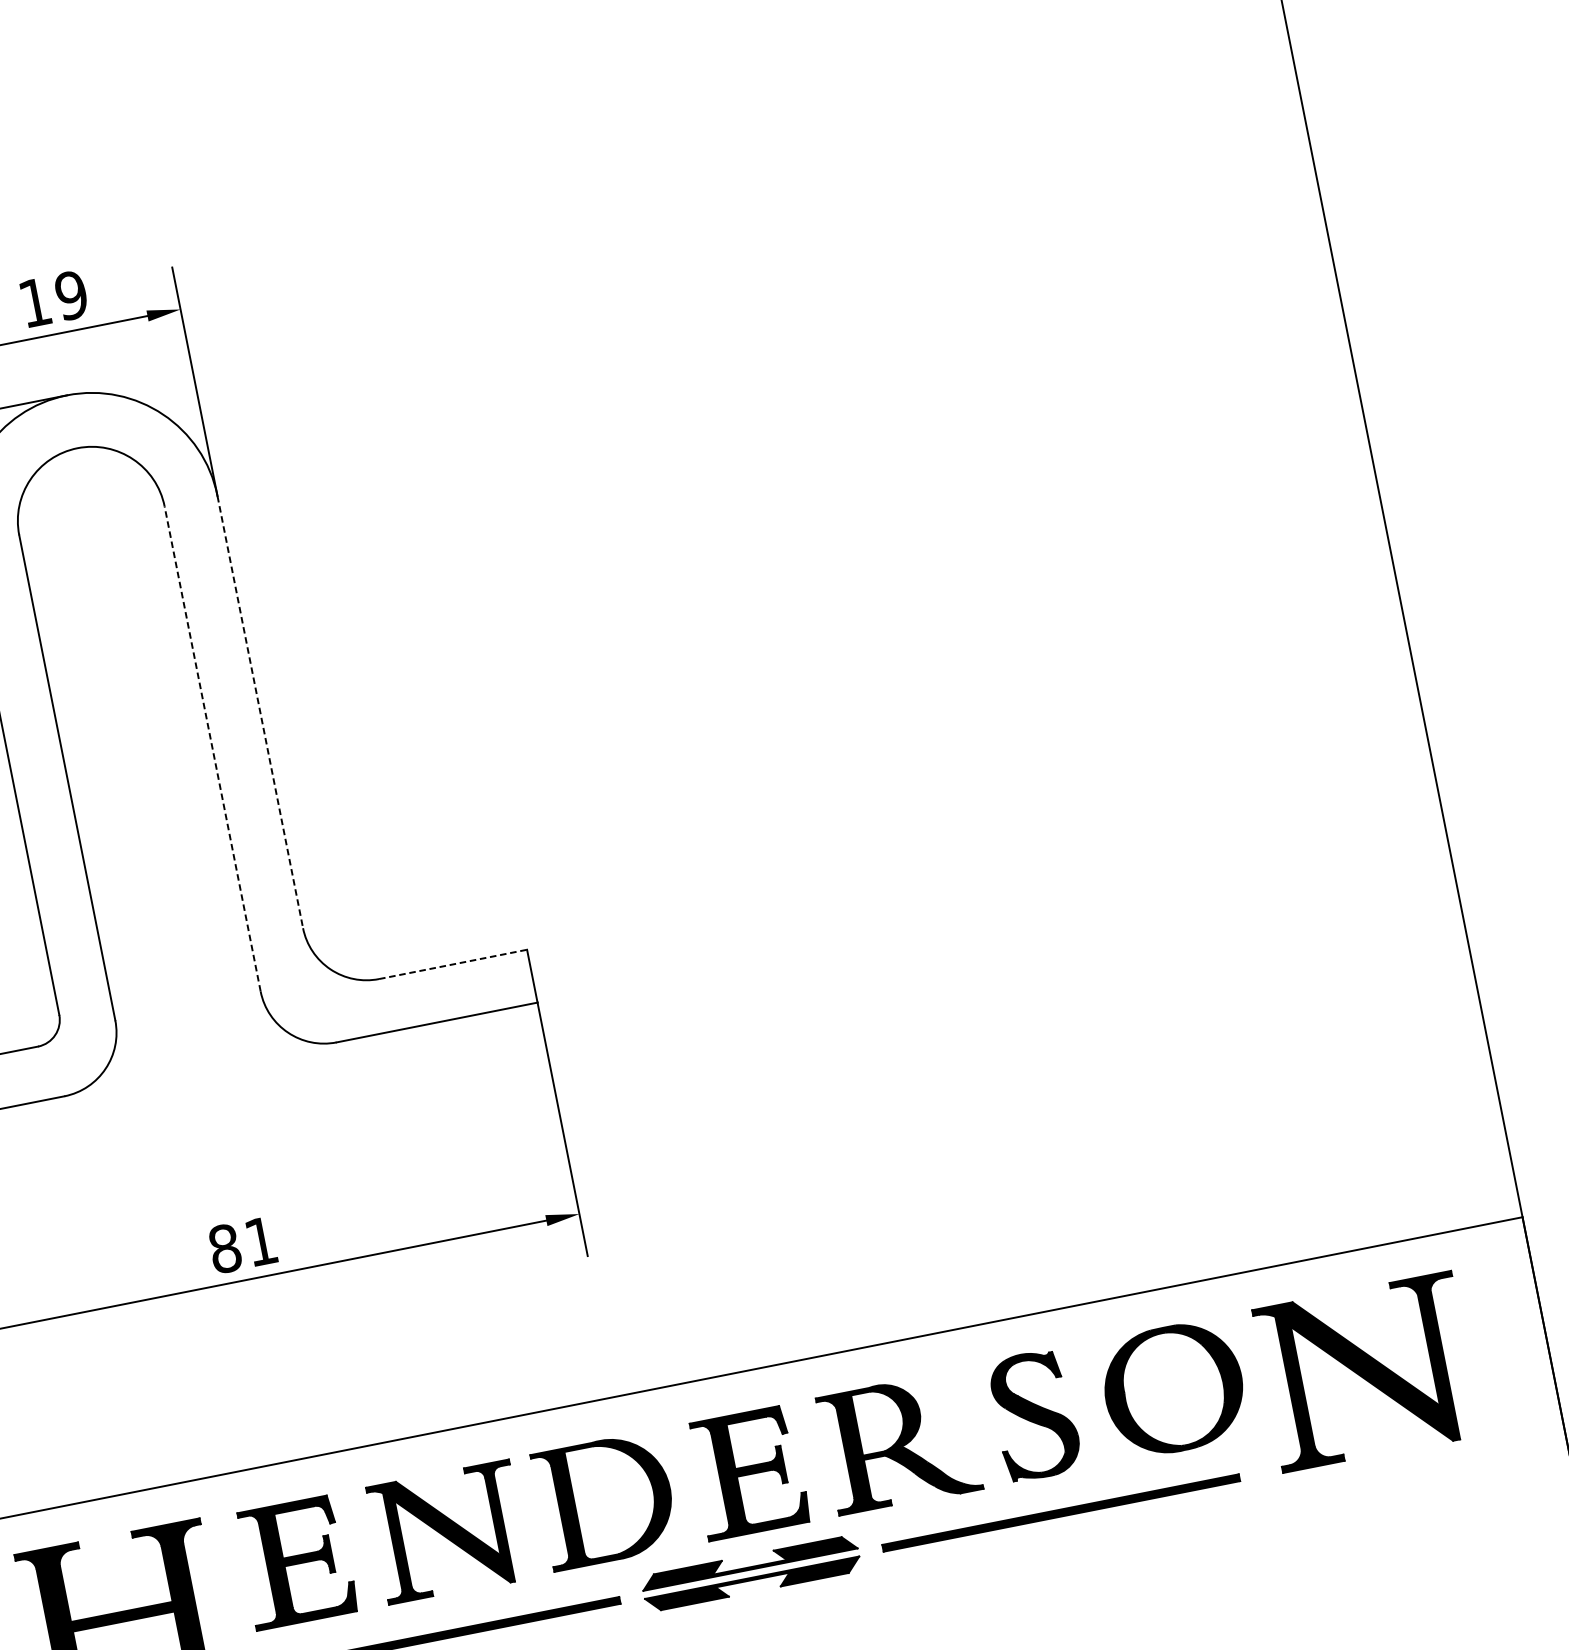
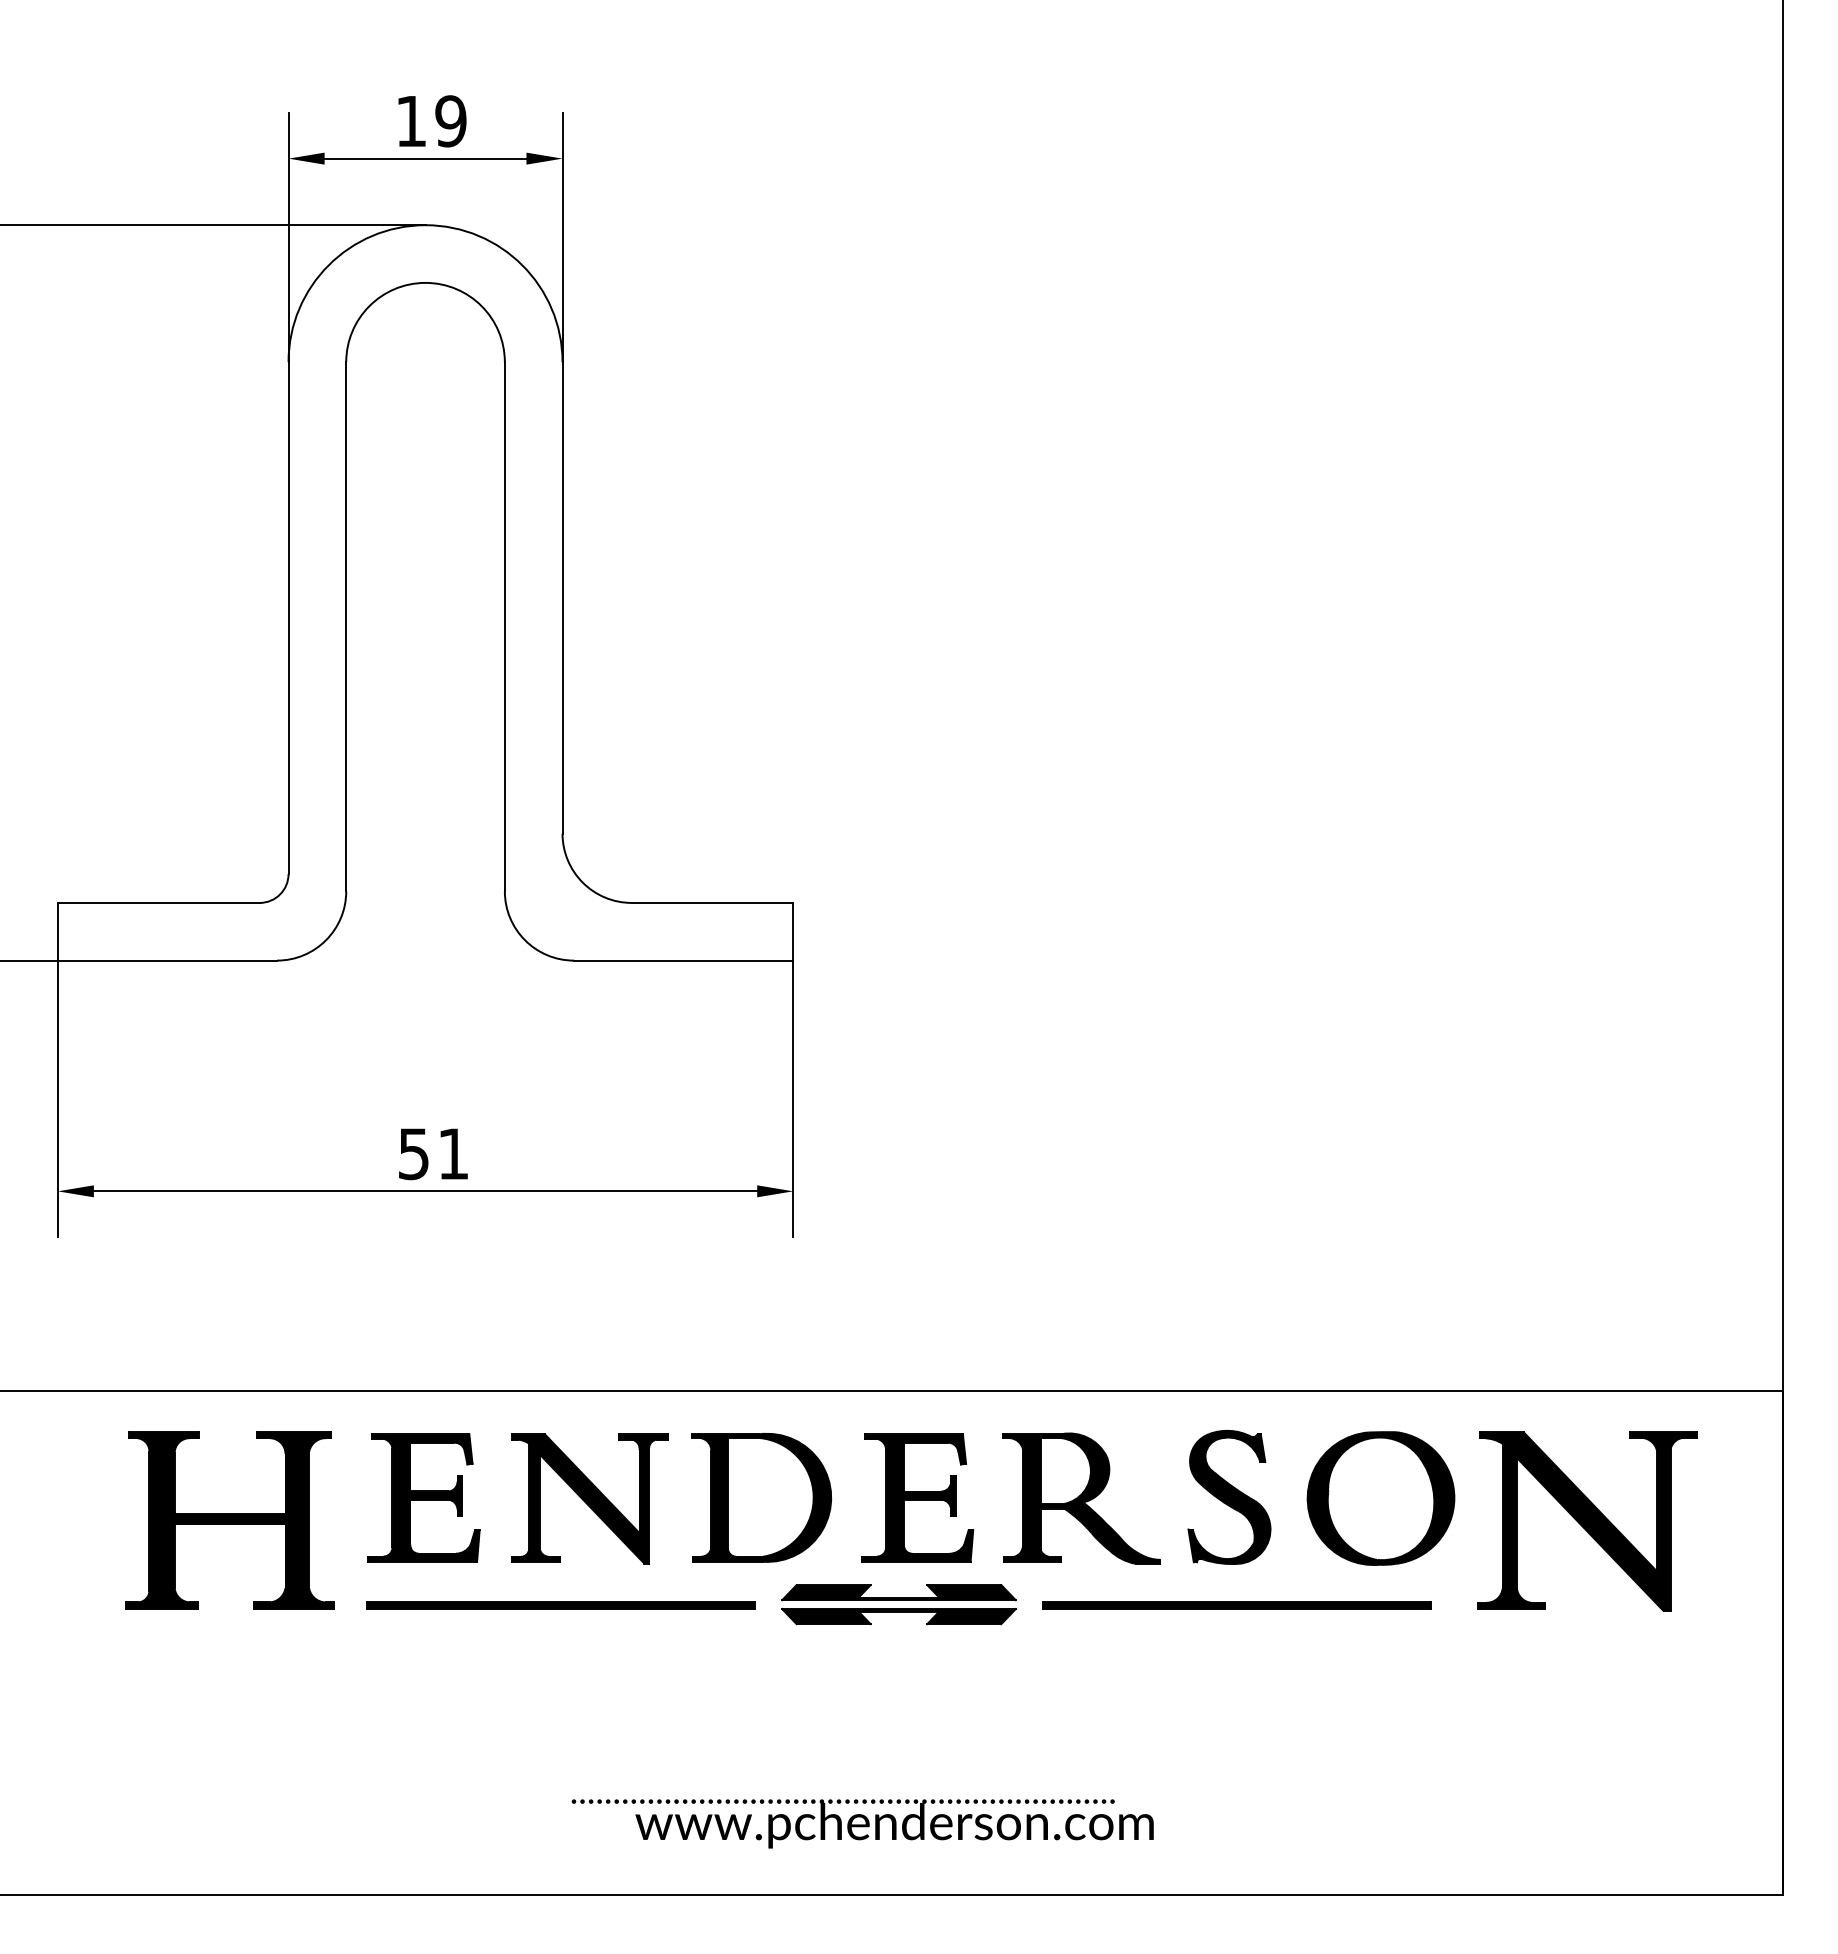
line: (260, 711) -> (562, 597), dashed -> solid
line: (212, 748) -> (504, 626), dashed -> solid
line: (453, 964) -> (712, 902), dashed -> solid
text: (224, 1249) -> (413, 1154), 81 -> 51

